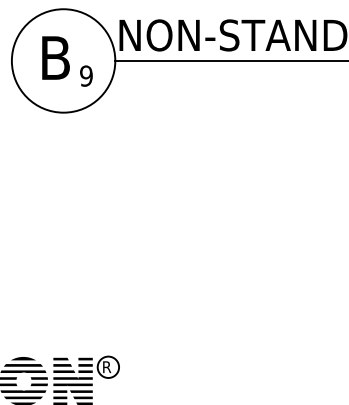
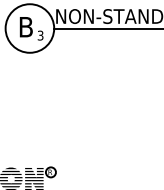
text: (86, 75) -> (40, 35), 9 -> 3

